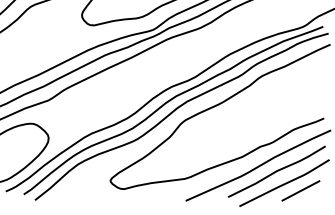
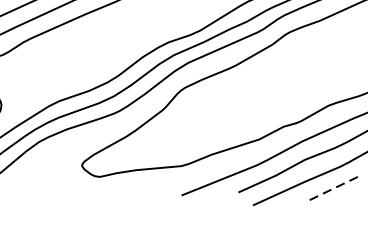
line: (300, 190) -> (335, 186), solid -> dashed

